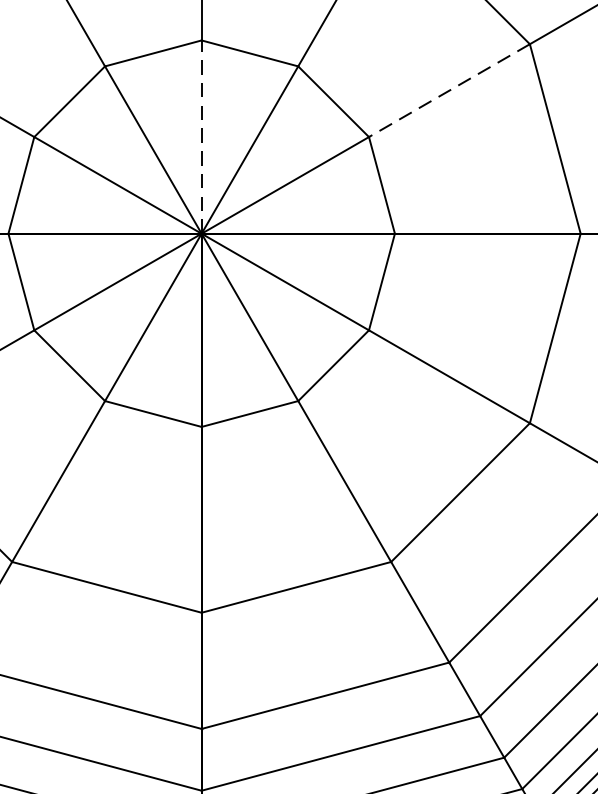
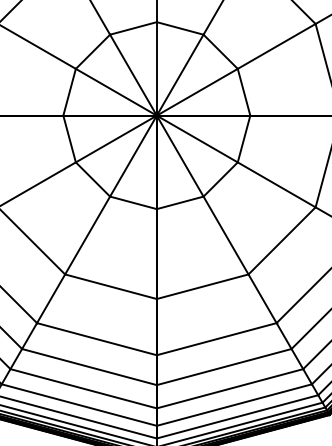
line: (449, 90) -> (276, 46), dashed -> solid
line: (200, 136) -> (156, 68), dashed -> solid

